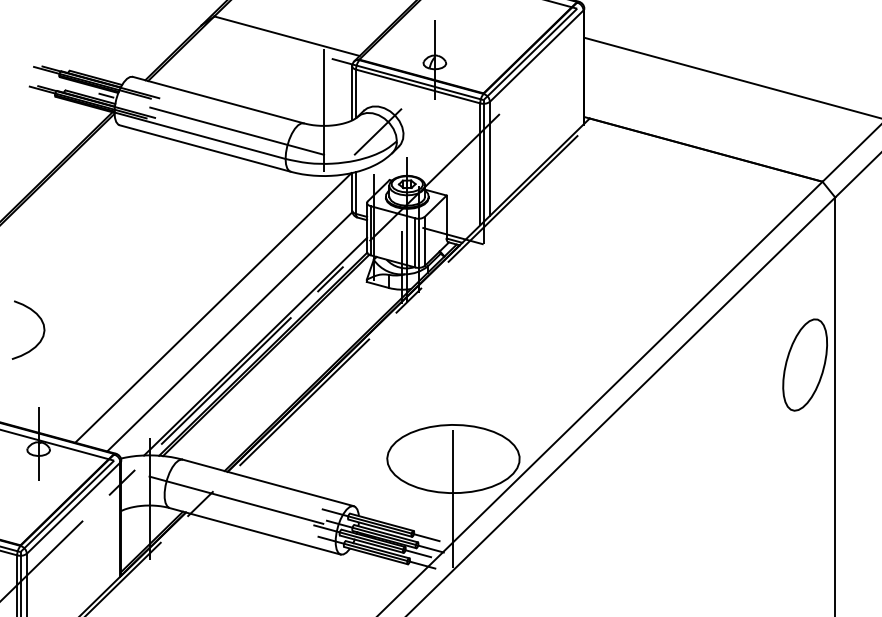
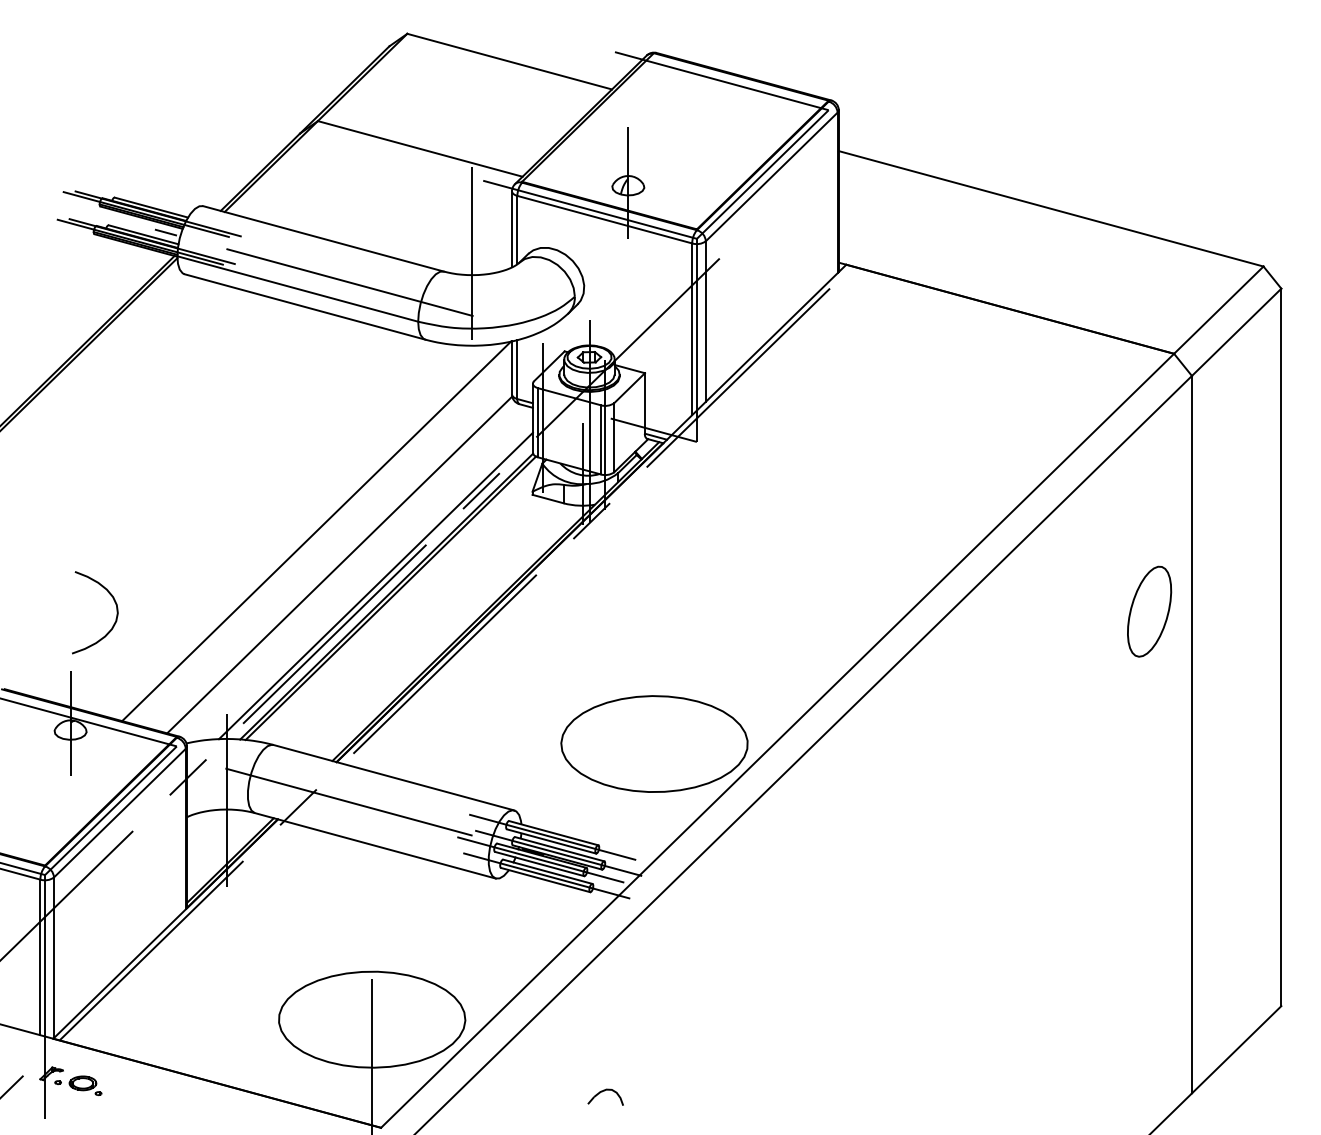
line: (377, 131) -> (547, 283), removed
curve: (42, 334) -> (115, 618), moved
part: (805, 364) -> (1149, 611), size x0.7
line: (453, 498) -> (654, 799), removed

